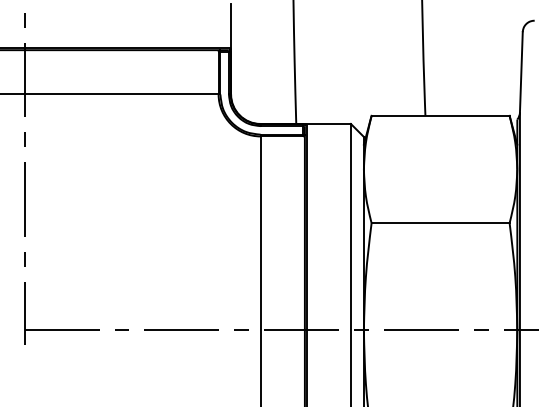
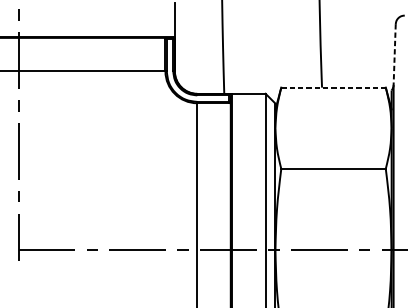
line: (521, 72) -> (394, 54), solid -> dashed
line: (441, 115) -> (334, 87), solid -> dashed

